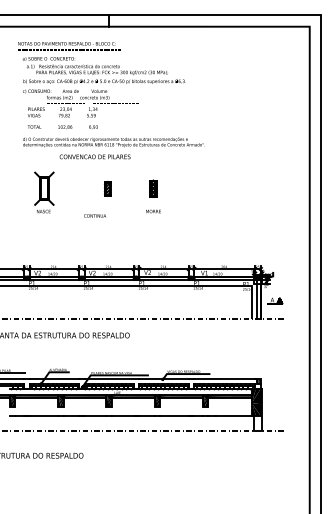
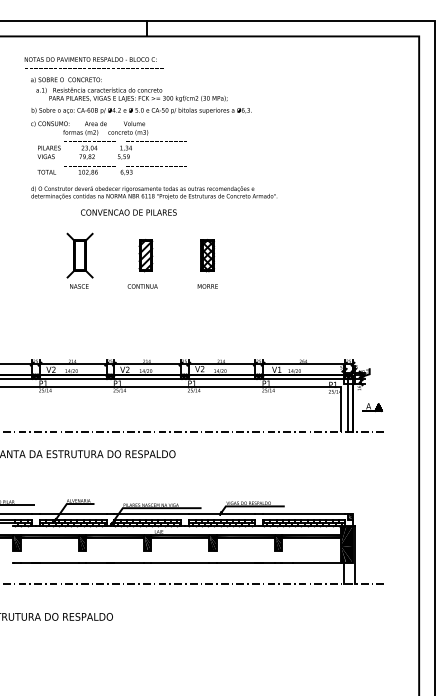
part: (107, 188) -> (145, 255), size x1.67
part: (153, 188) -> (207, 255), size x1.43
part: (43, 192) -> (79, 260), moved
text: (94, 215) -> (142, 286), moved

